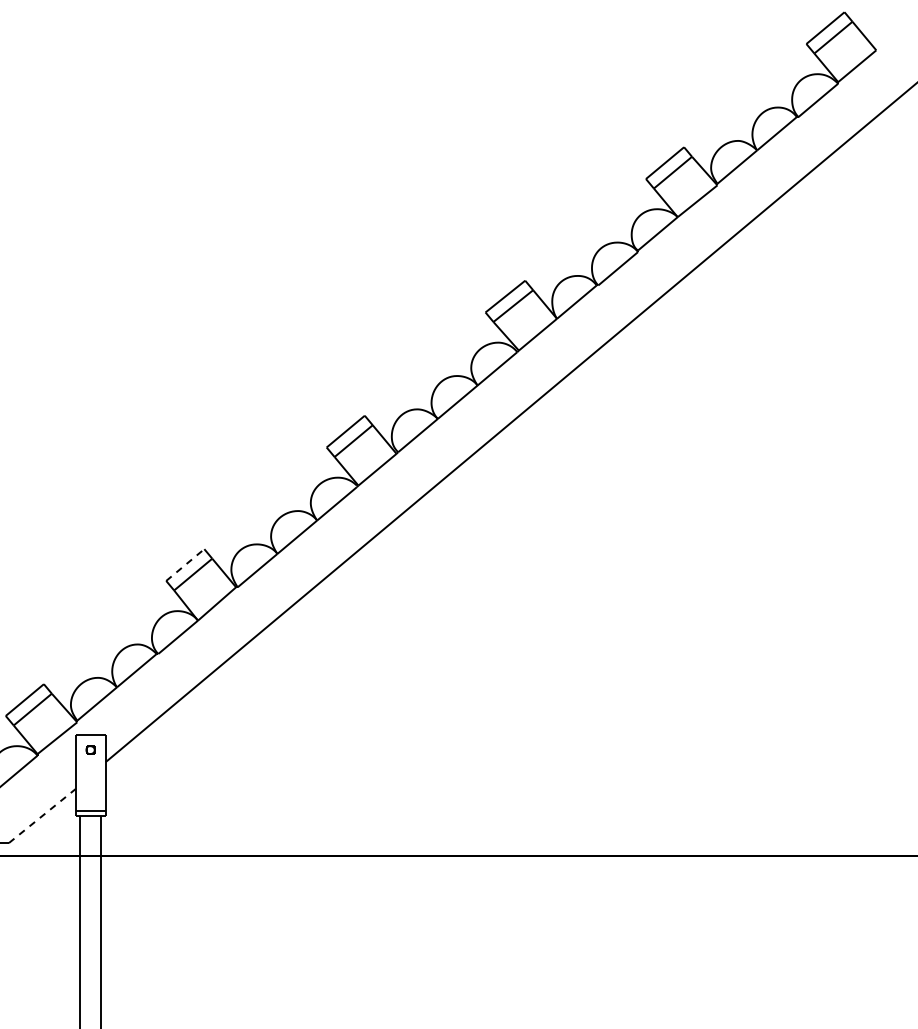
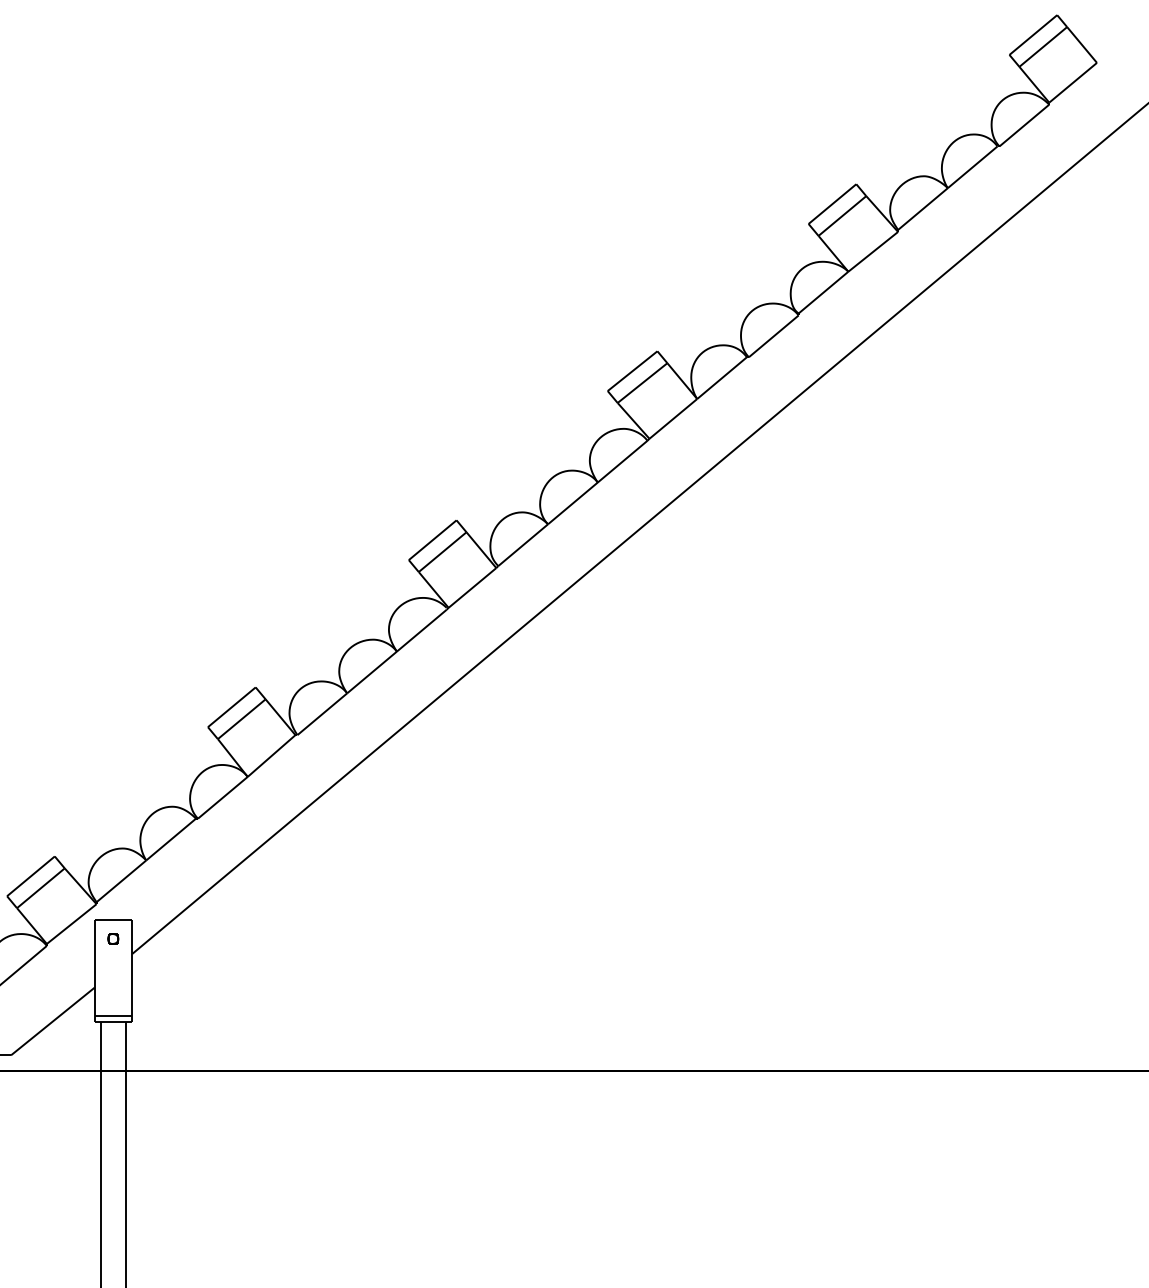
line: (185, 565) -> (232, 707), dashed -> solid
line: (42, 816) -> (53, 1022), dashed -> solid

